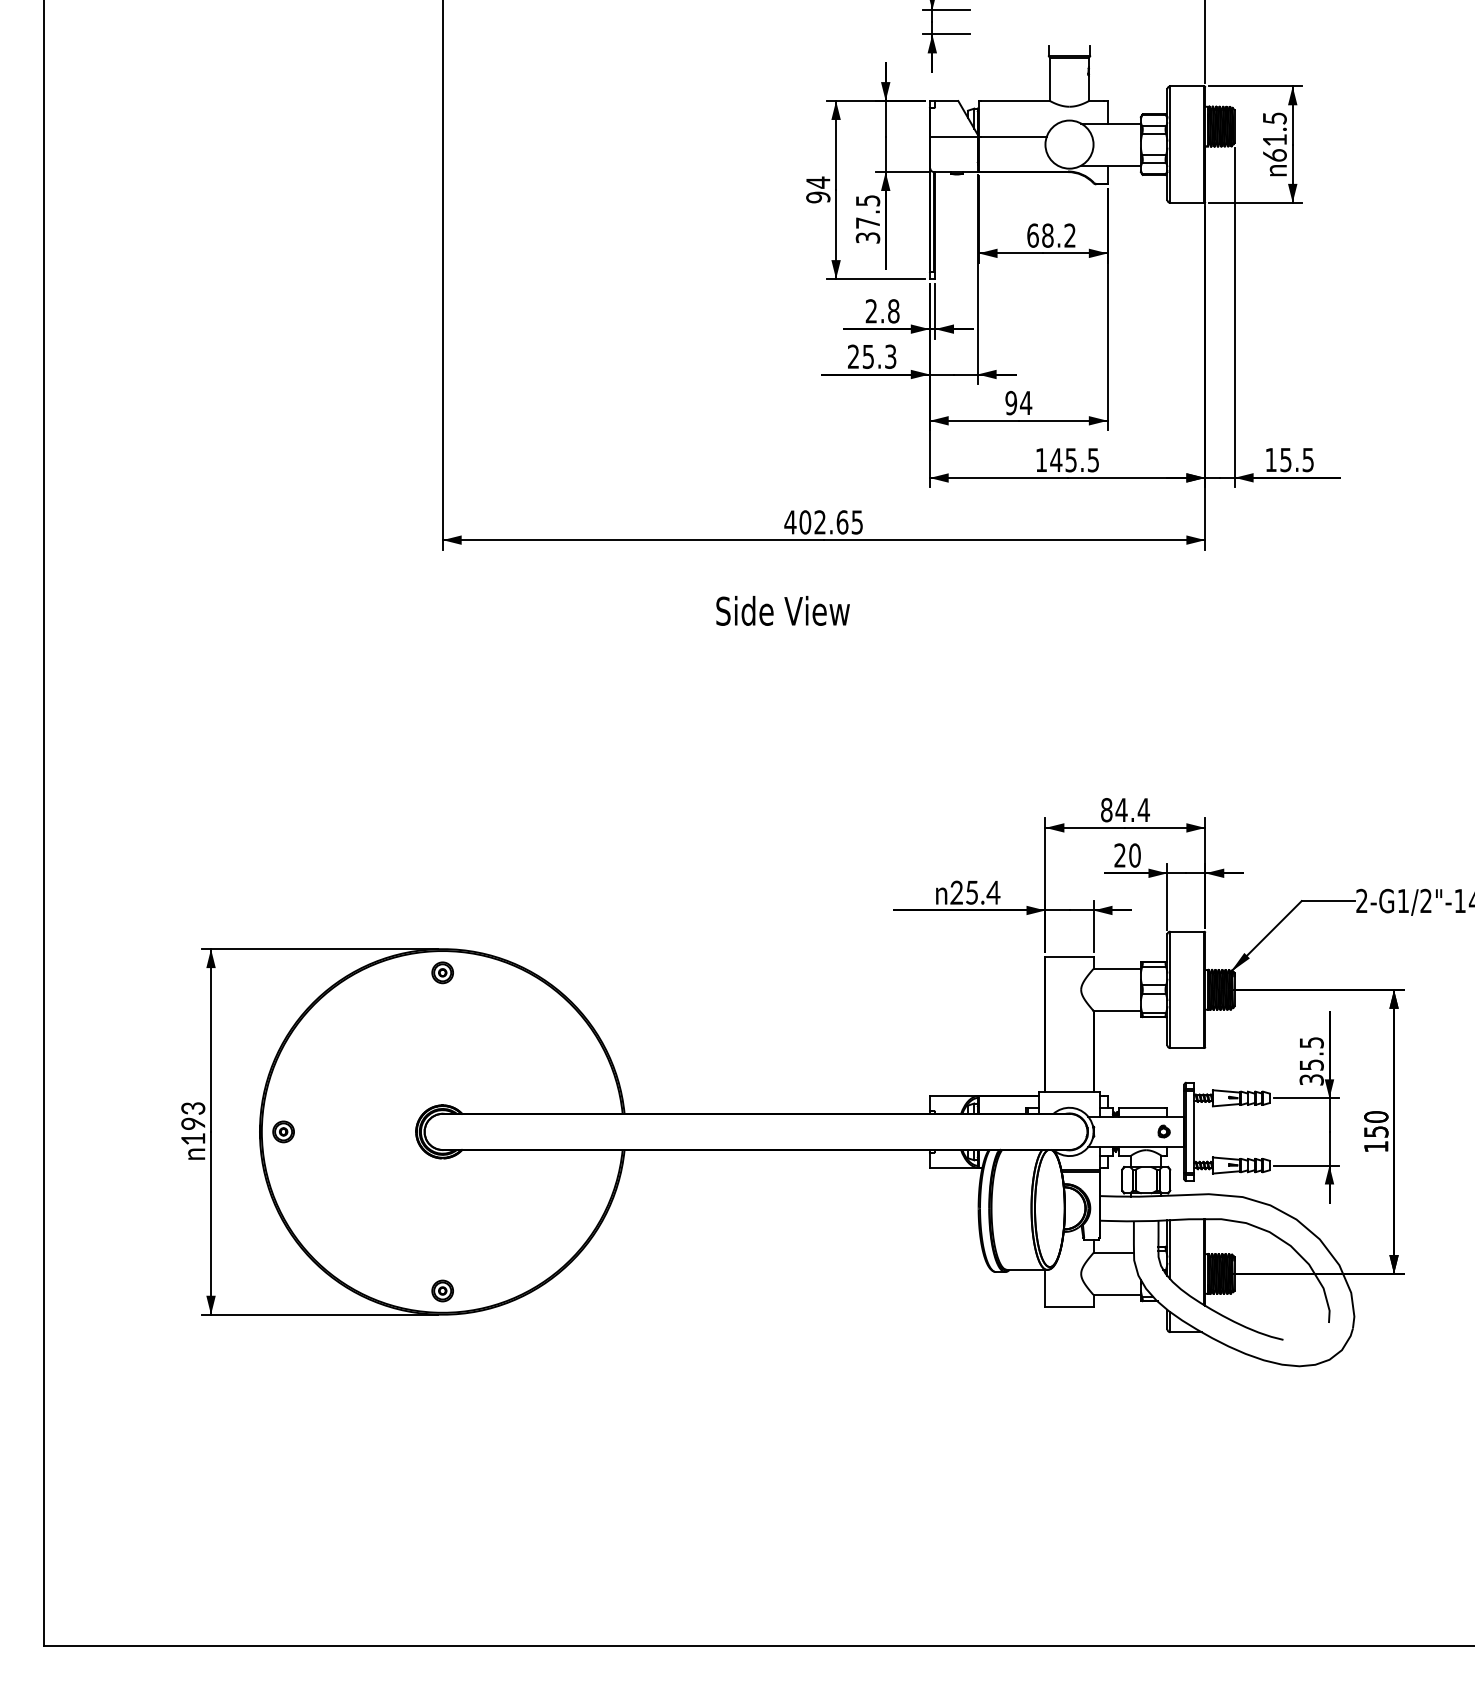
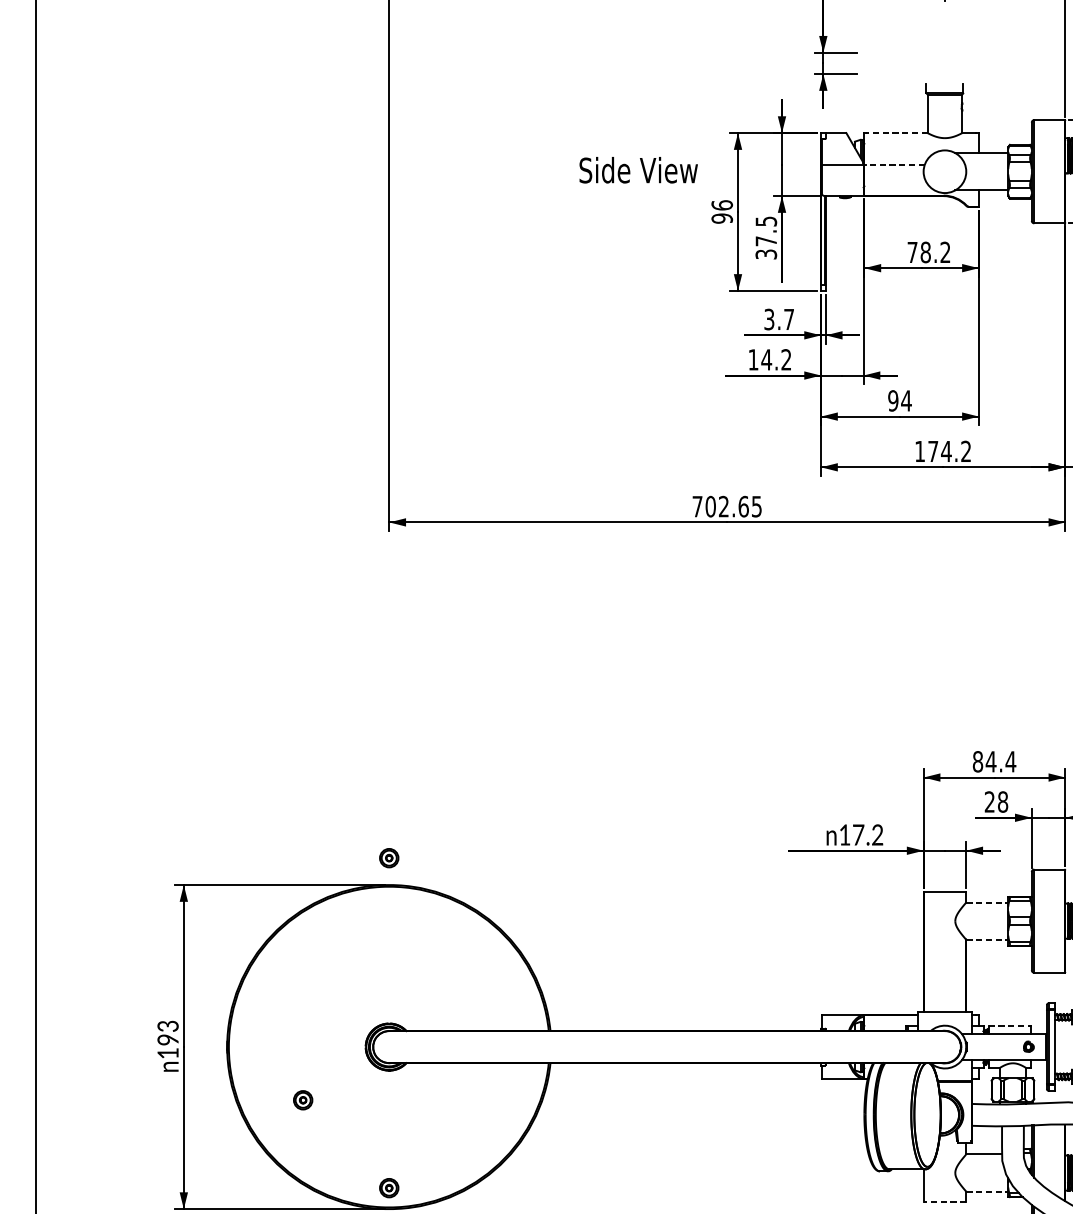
line: (1015, 101) -> (897, 133), solid -> dashed
line: (1013, 137) -> (895, 165), solid -> dashed
text: (818, 182) -> (722, 205), 94 -> 96
text: (1032, 235) -> (912, 252), 68.2 -> 78.2
text: (882, 311) -> (779, 319), 2.8 -> 3.7
text: (872, 356) -> (770, 359), 25.3 -> 14.2
text: (1074, 460) -> (949, 451), 145.5 -> 174.2
text: (790, 522) -> (697, 506), 402.65 -> 702.65
text: (782, 610) -> (638, 169), moved
text: (1134, 855) -> (1002, 802), 20 -> 28
text: (975, 892) -> (861, 834), 25.4 -> 17.2
line: (1117, 968) -> (987, 902), solid -> dashed
part: (442, 972) -> (389, 857), moved
line: (1117, 1010) -> (987, 939), solid -> dashed
line: (1142, 1108) -> (1009, 1026), solid -> dashed
part: (283, 1131) -> (303, 1099), moved
line: (1117, 1295) -> (987, 1192), solid -> dashed
line: (1069, 1307) -> (944, 1202), solid -> dashed

